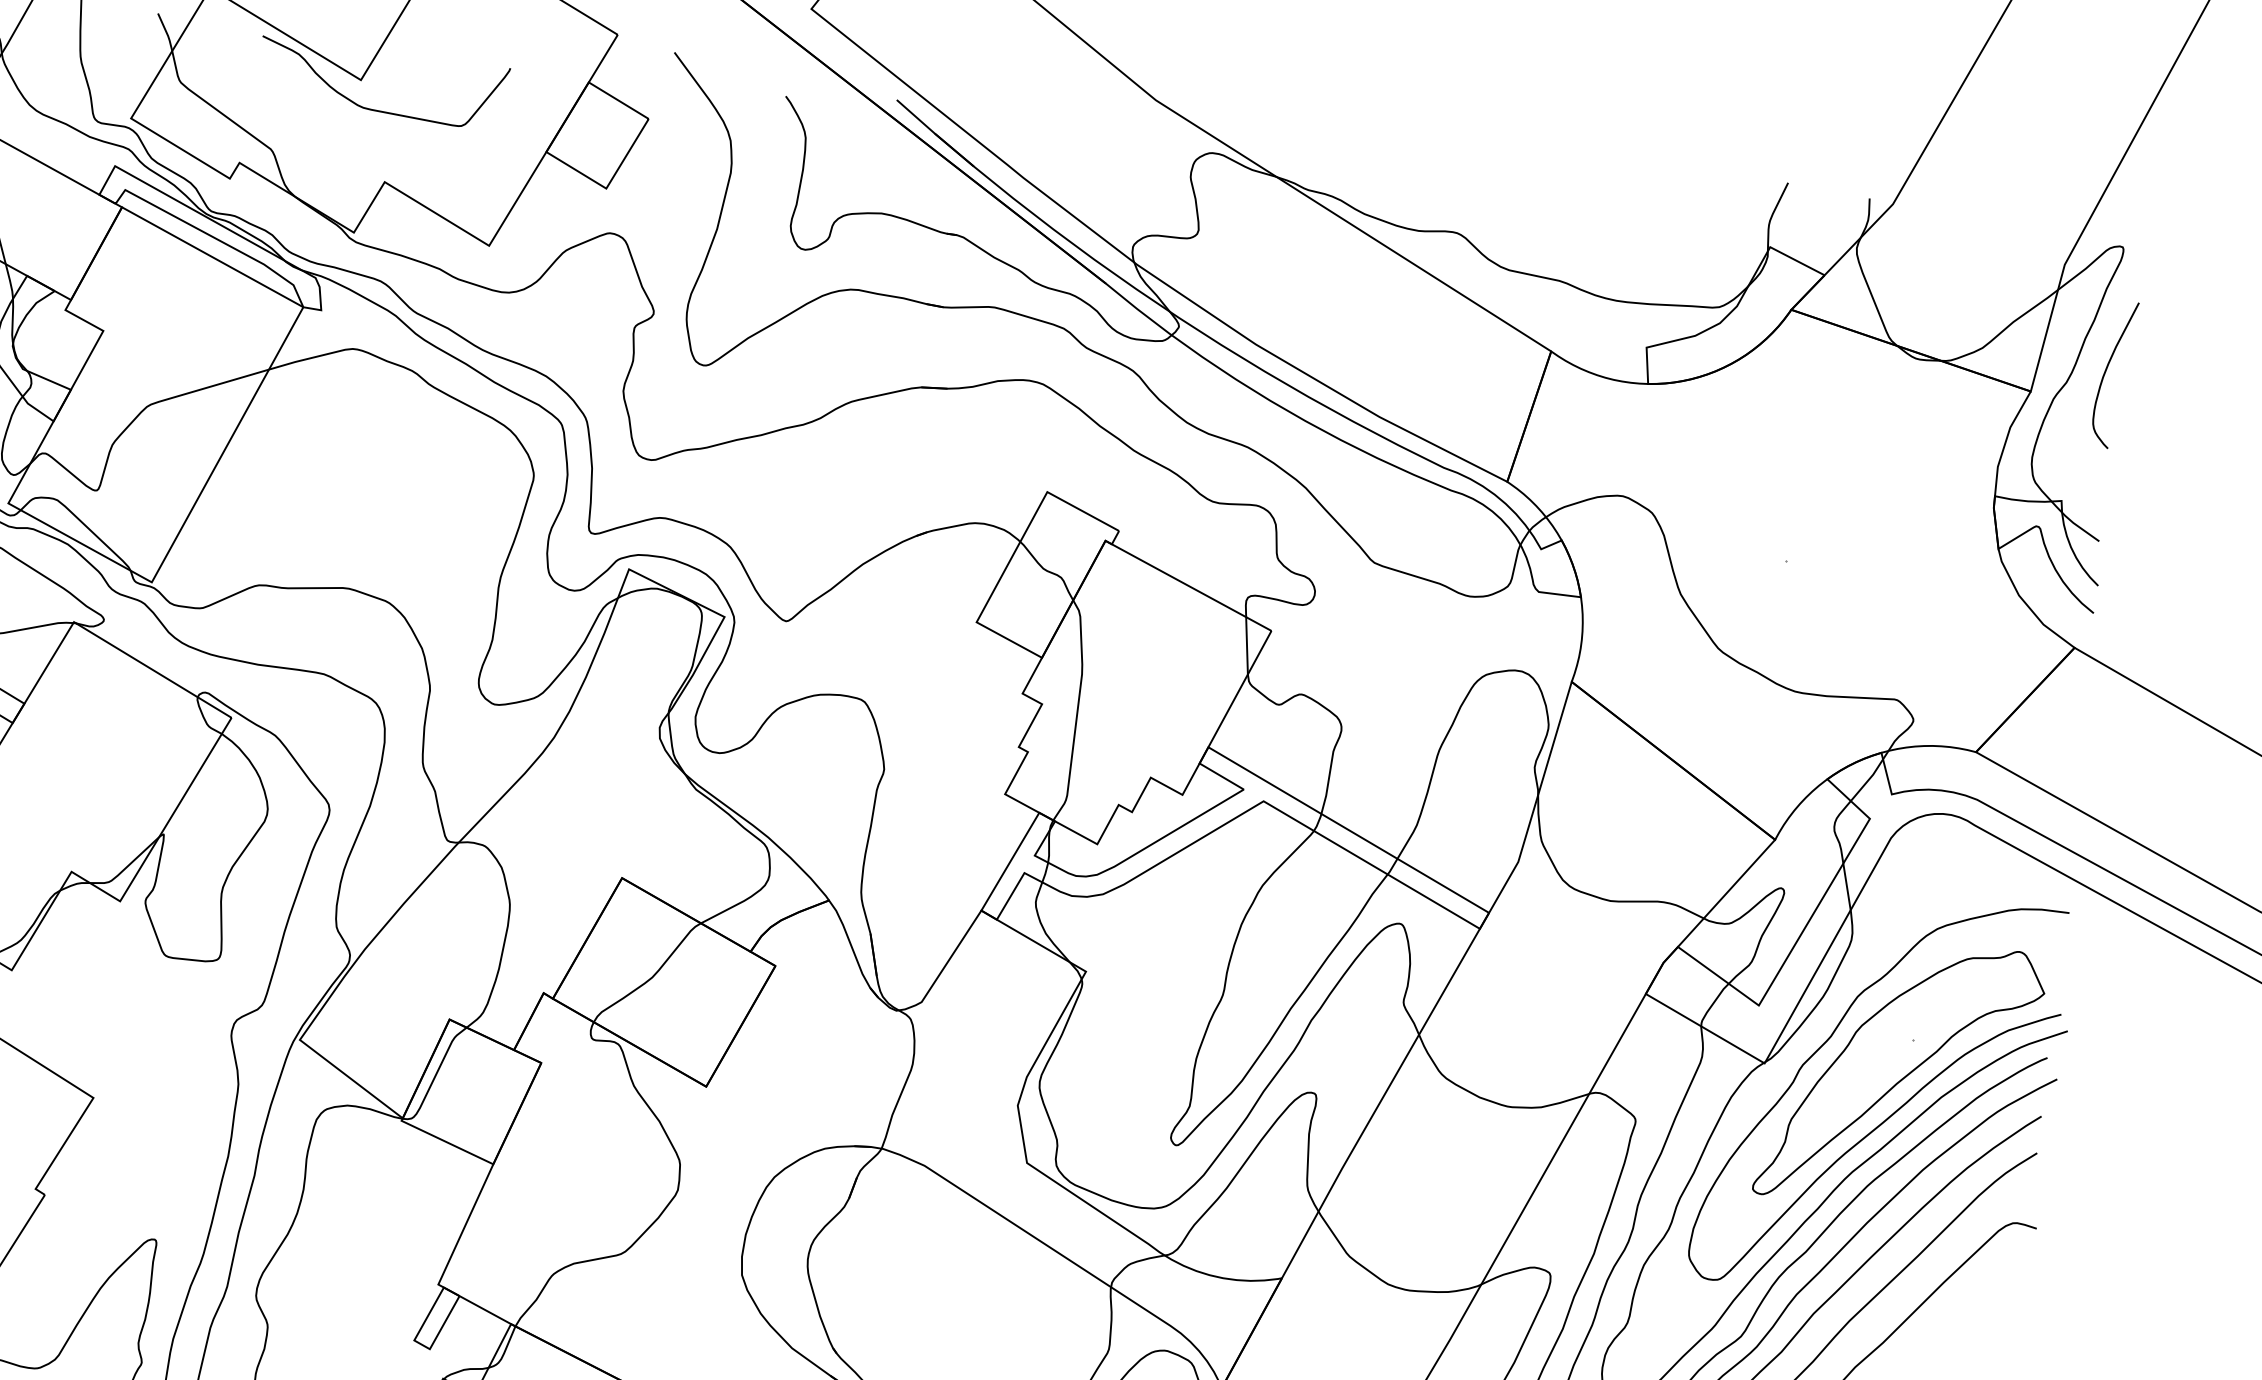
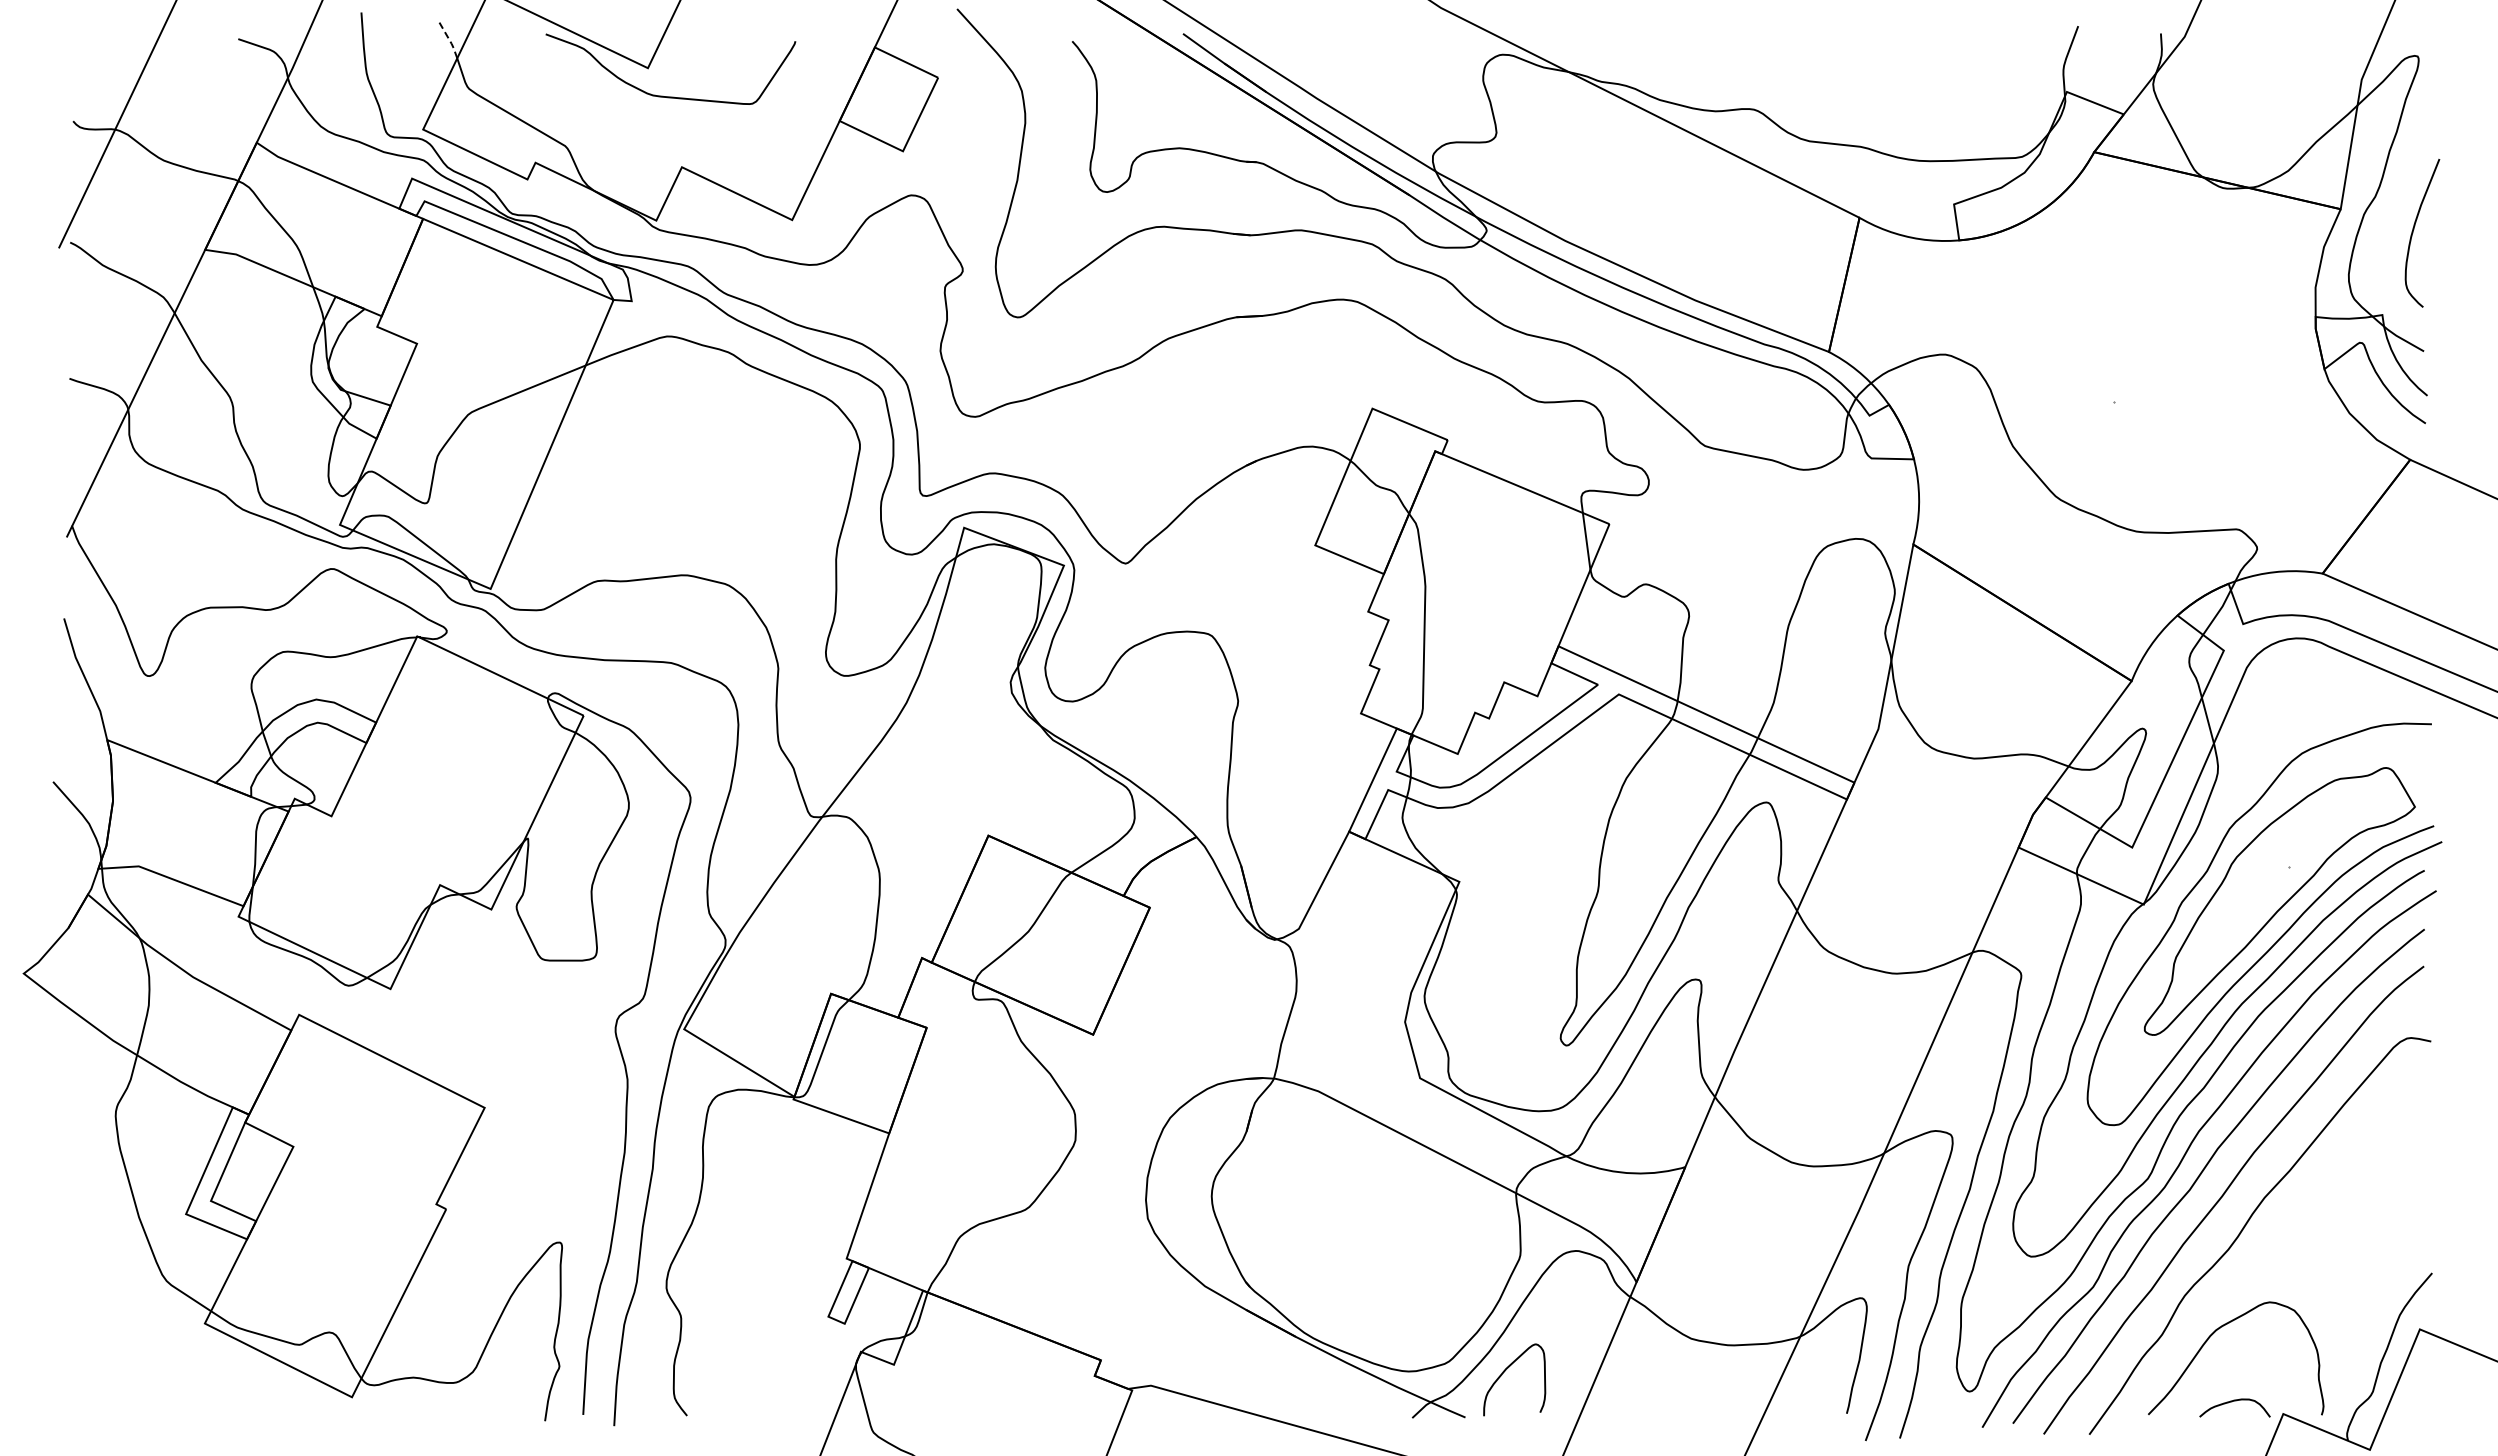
line: (166, 32) -> (449, 40), solid -> dashed
curve: (2107, 370) -> (2414, 229), moved

